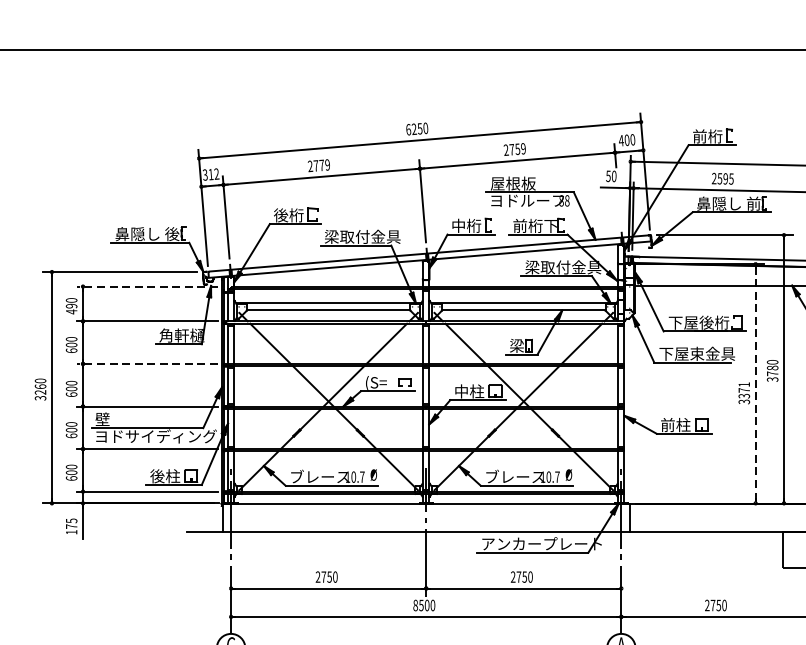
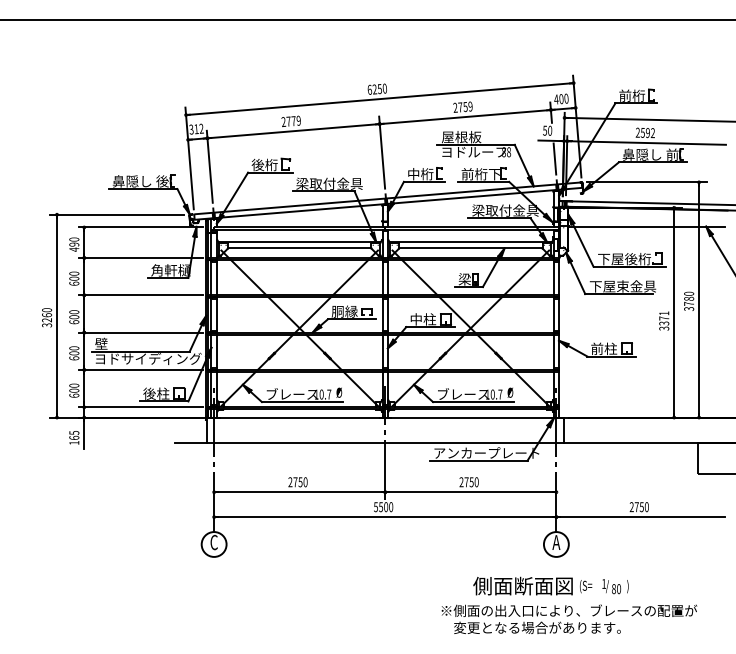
text: (730, 179) -> (652, 133), 2595 -> 2592
line: (619, 207) -> (554, 158), added
line: (147, 286) -> (140, 227), dashed -> solid
line: (147, 364) -> (140, 295), dashed -> solid
text: (379, 382) -> (344, 311), (S= -> 胴縁
line: (756, 383) -> (674, 312), dashed -> solid
text: (71, 526) -> (74, 437), 175 -> 165
text: (415, 604) -> (375, 506), 8500 -> 5500

